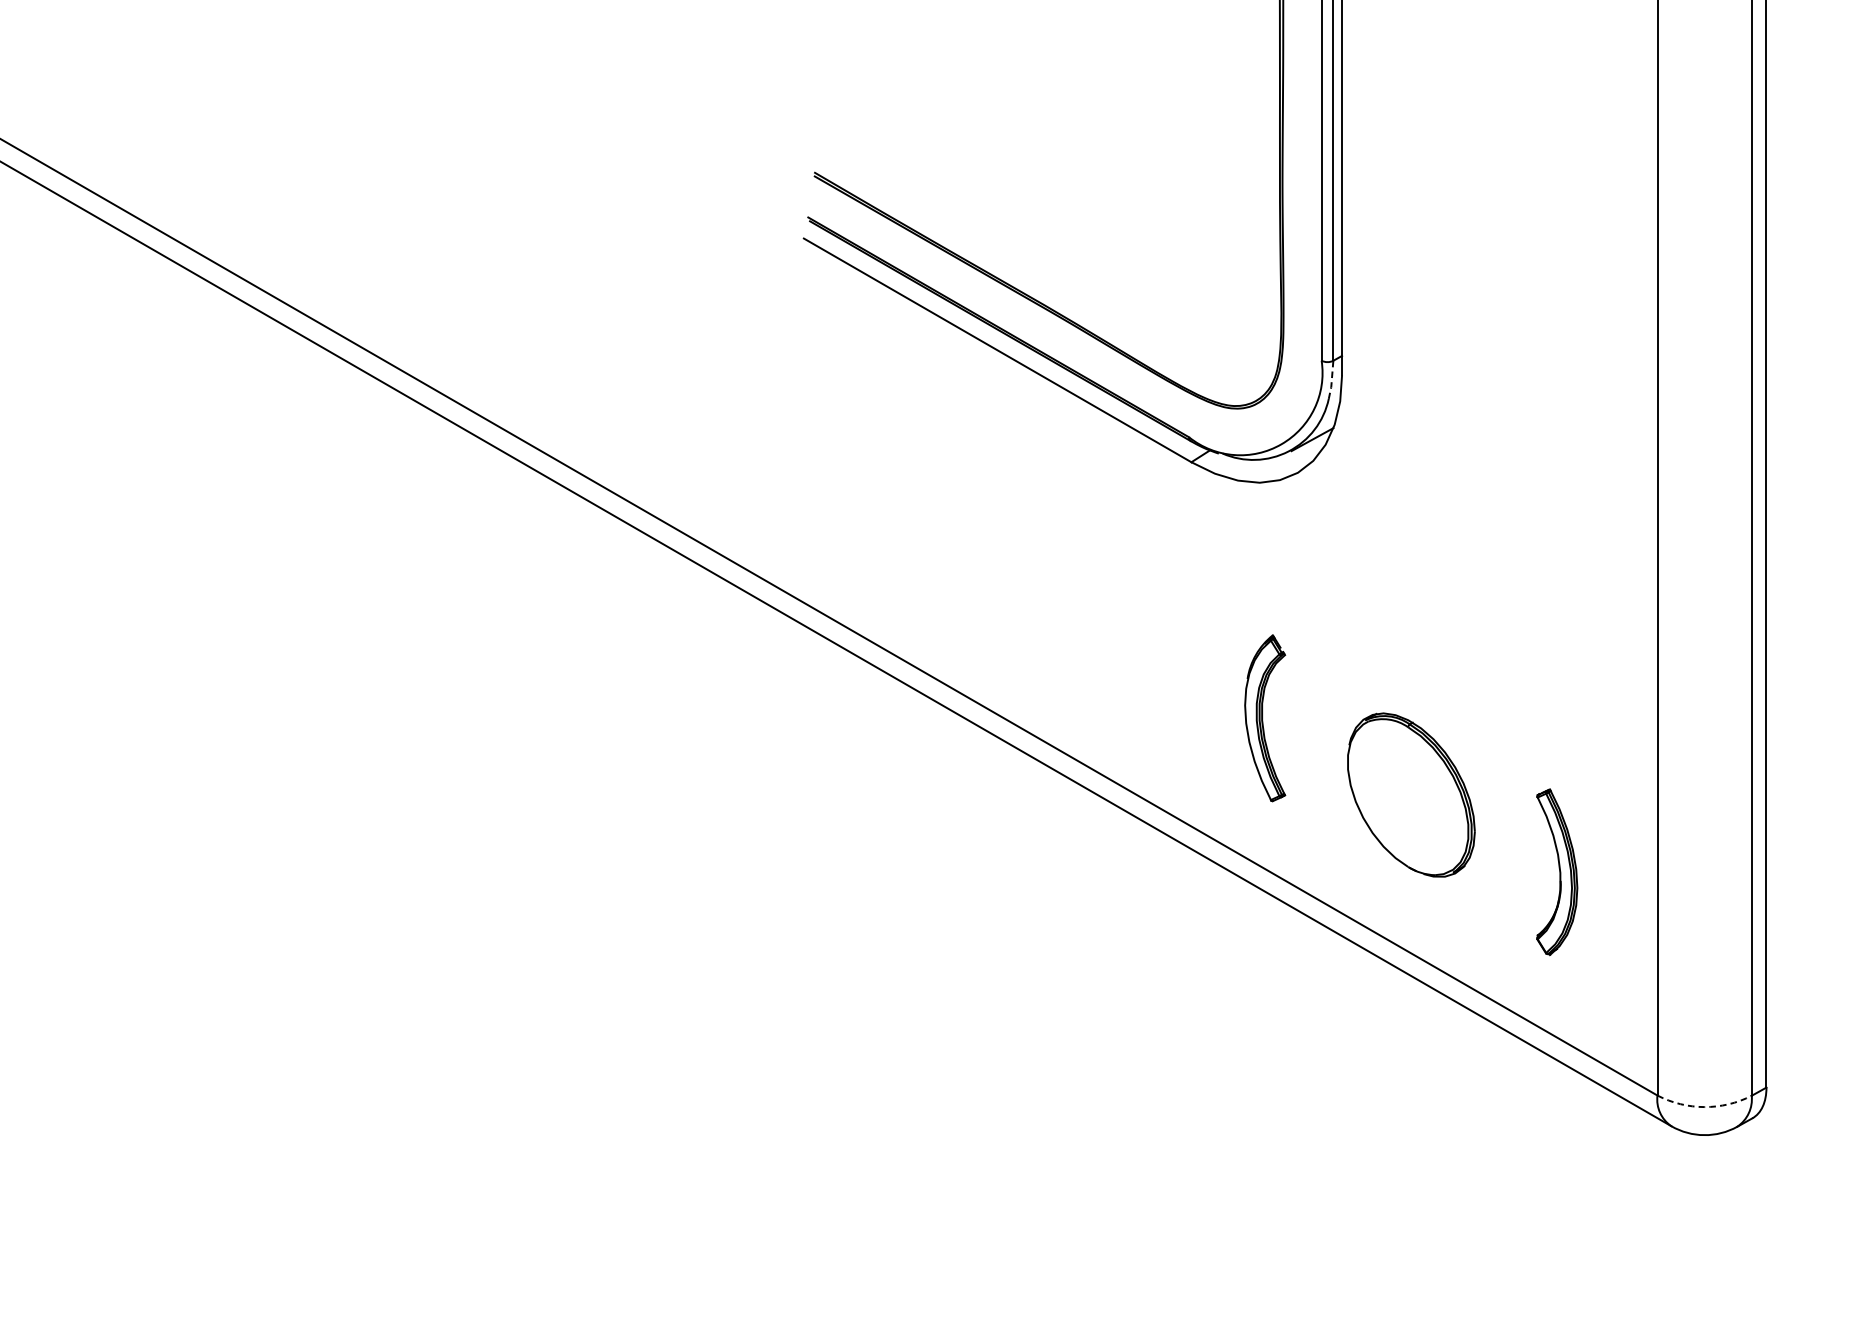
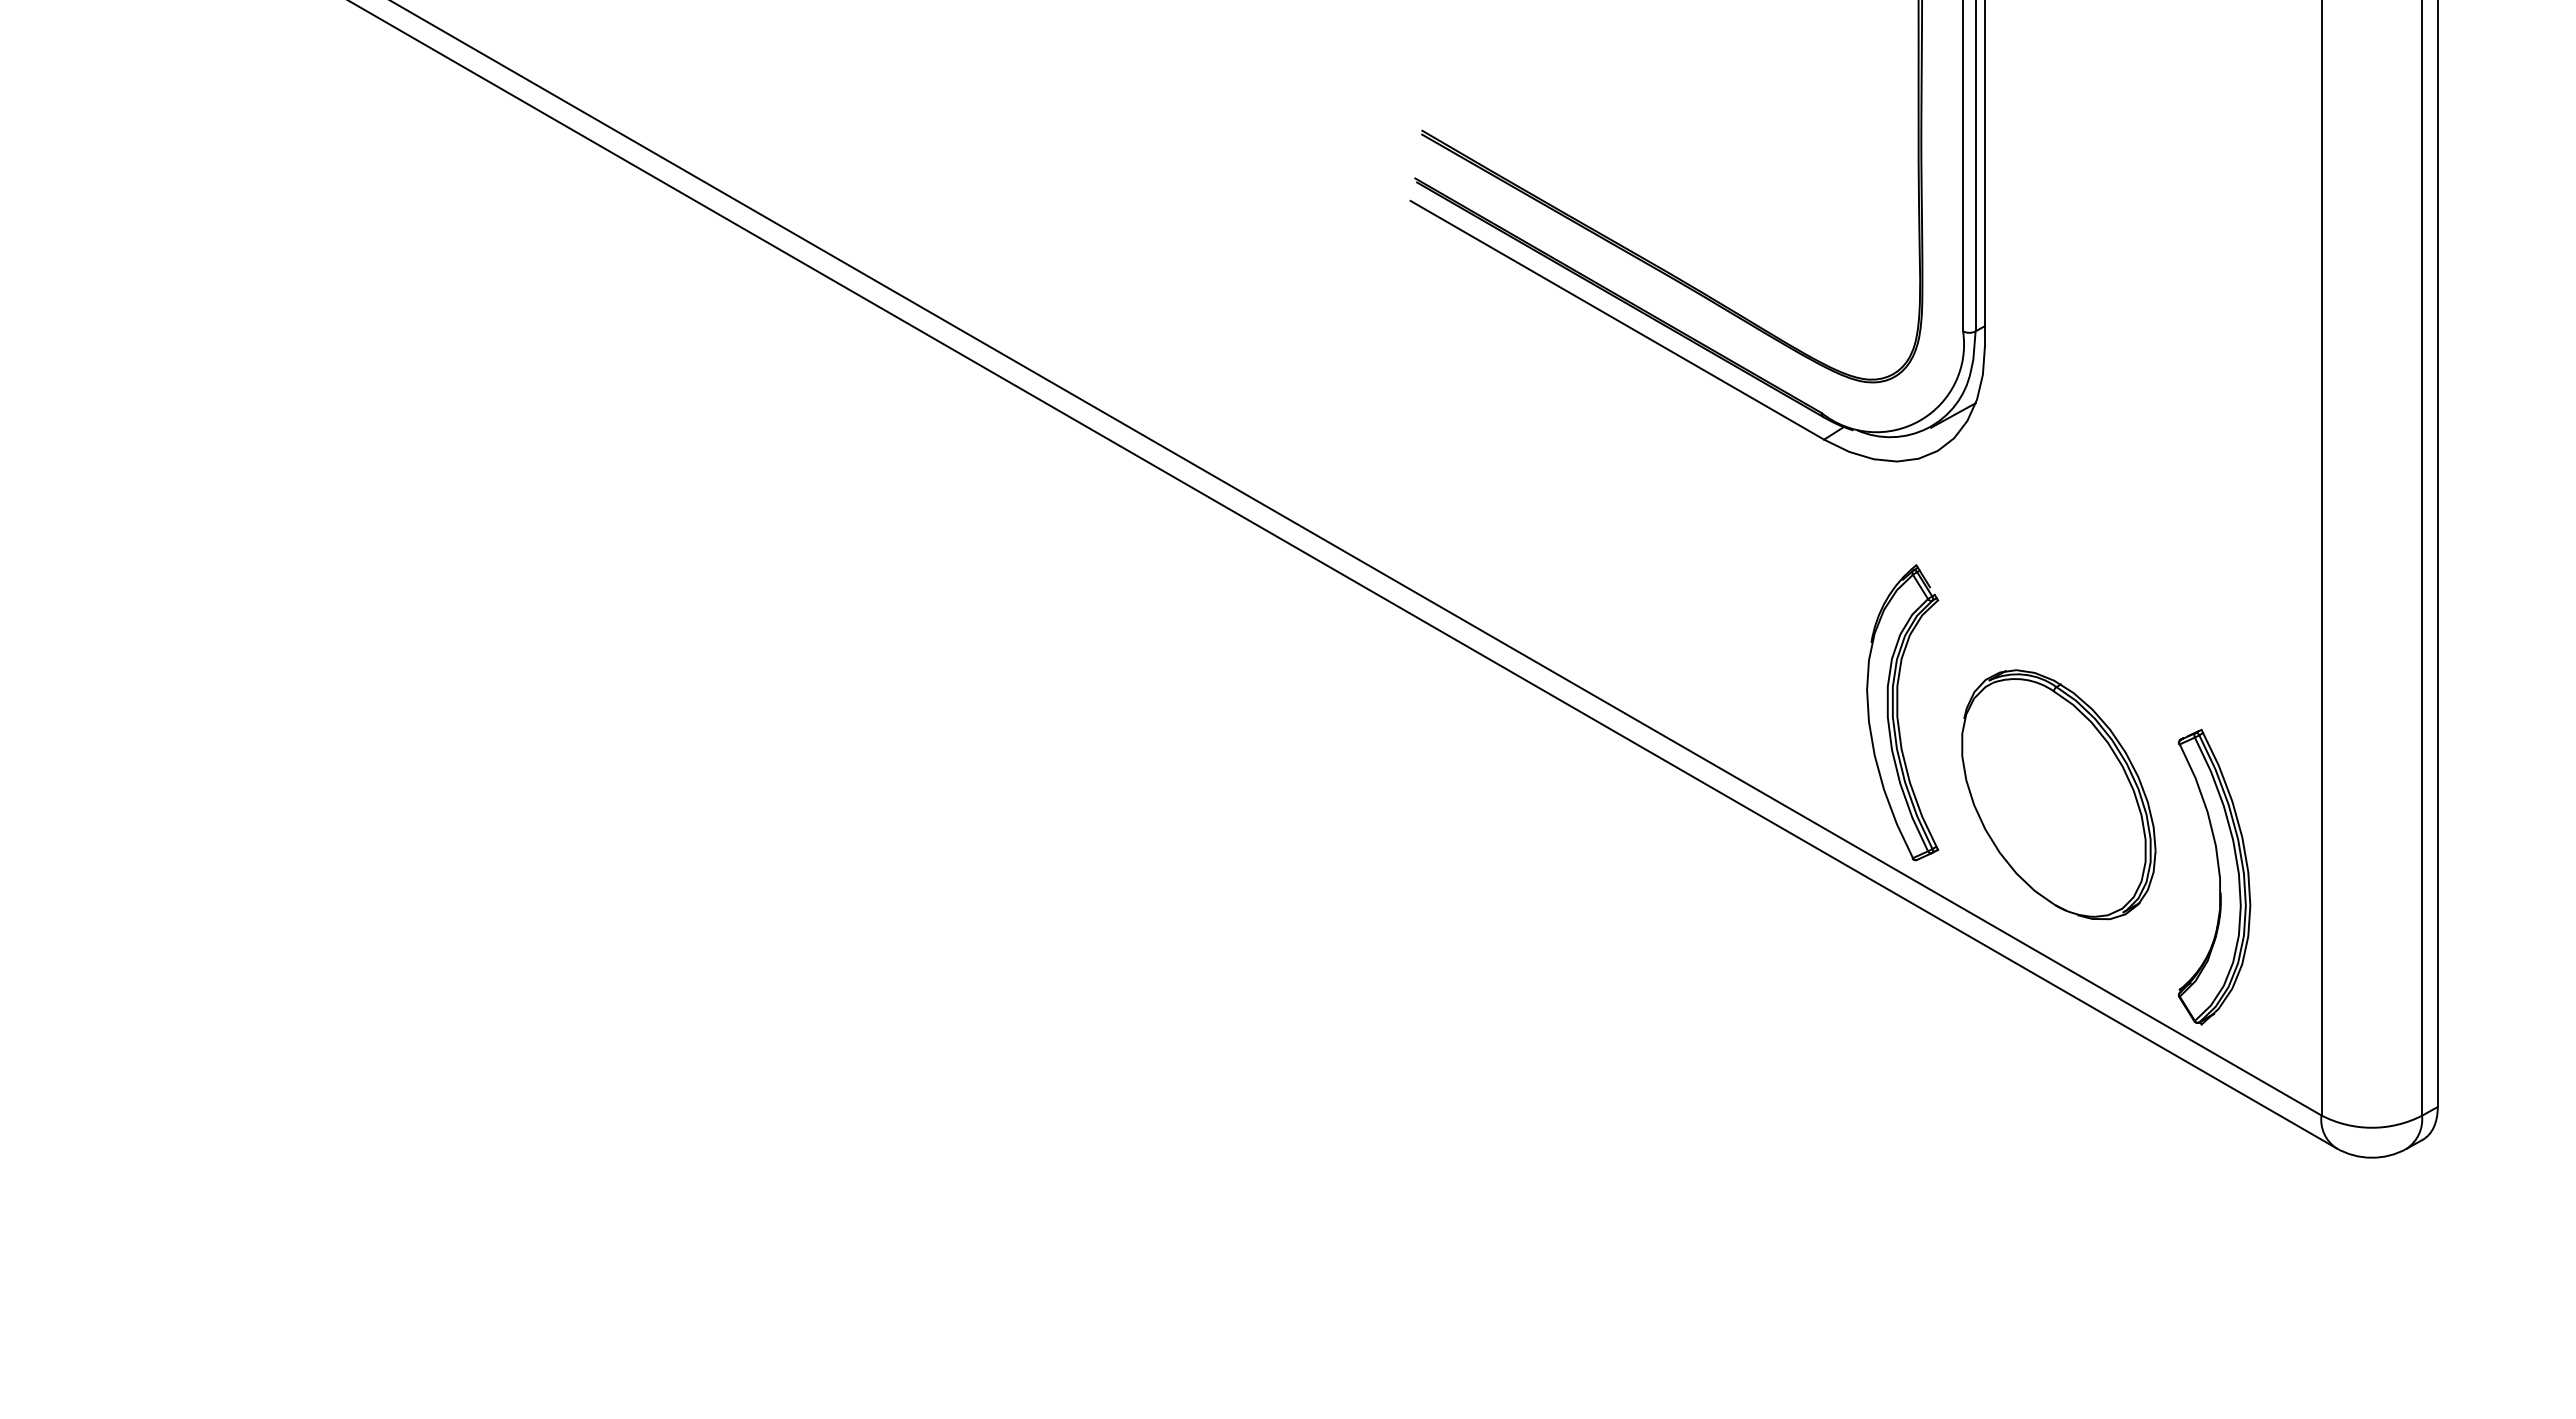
line: (1331, 380) -> (1973, 352), dashed -> solid
part: (1264, 717) -> (1902, 712), size x1.67
part: (1411, 794) -> (2058, 794), size x1.43
part: (1557, 871) -> (2214, 876), size x1.67
arc: (1704, 1106) -> (2371, 1127), dashed -> solid

